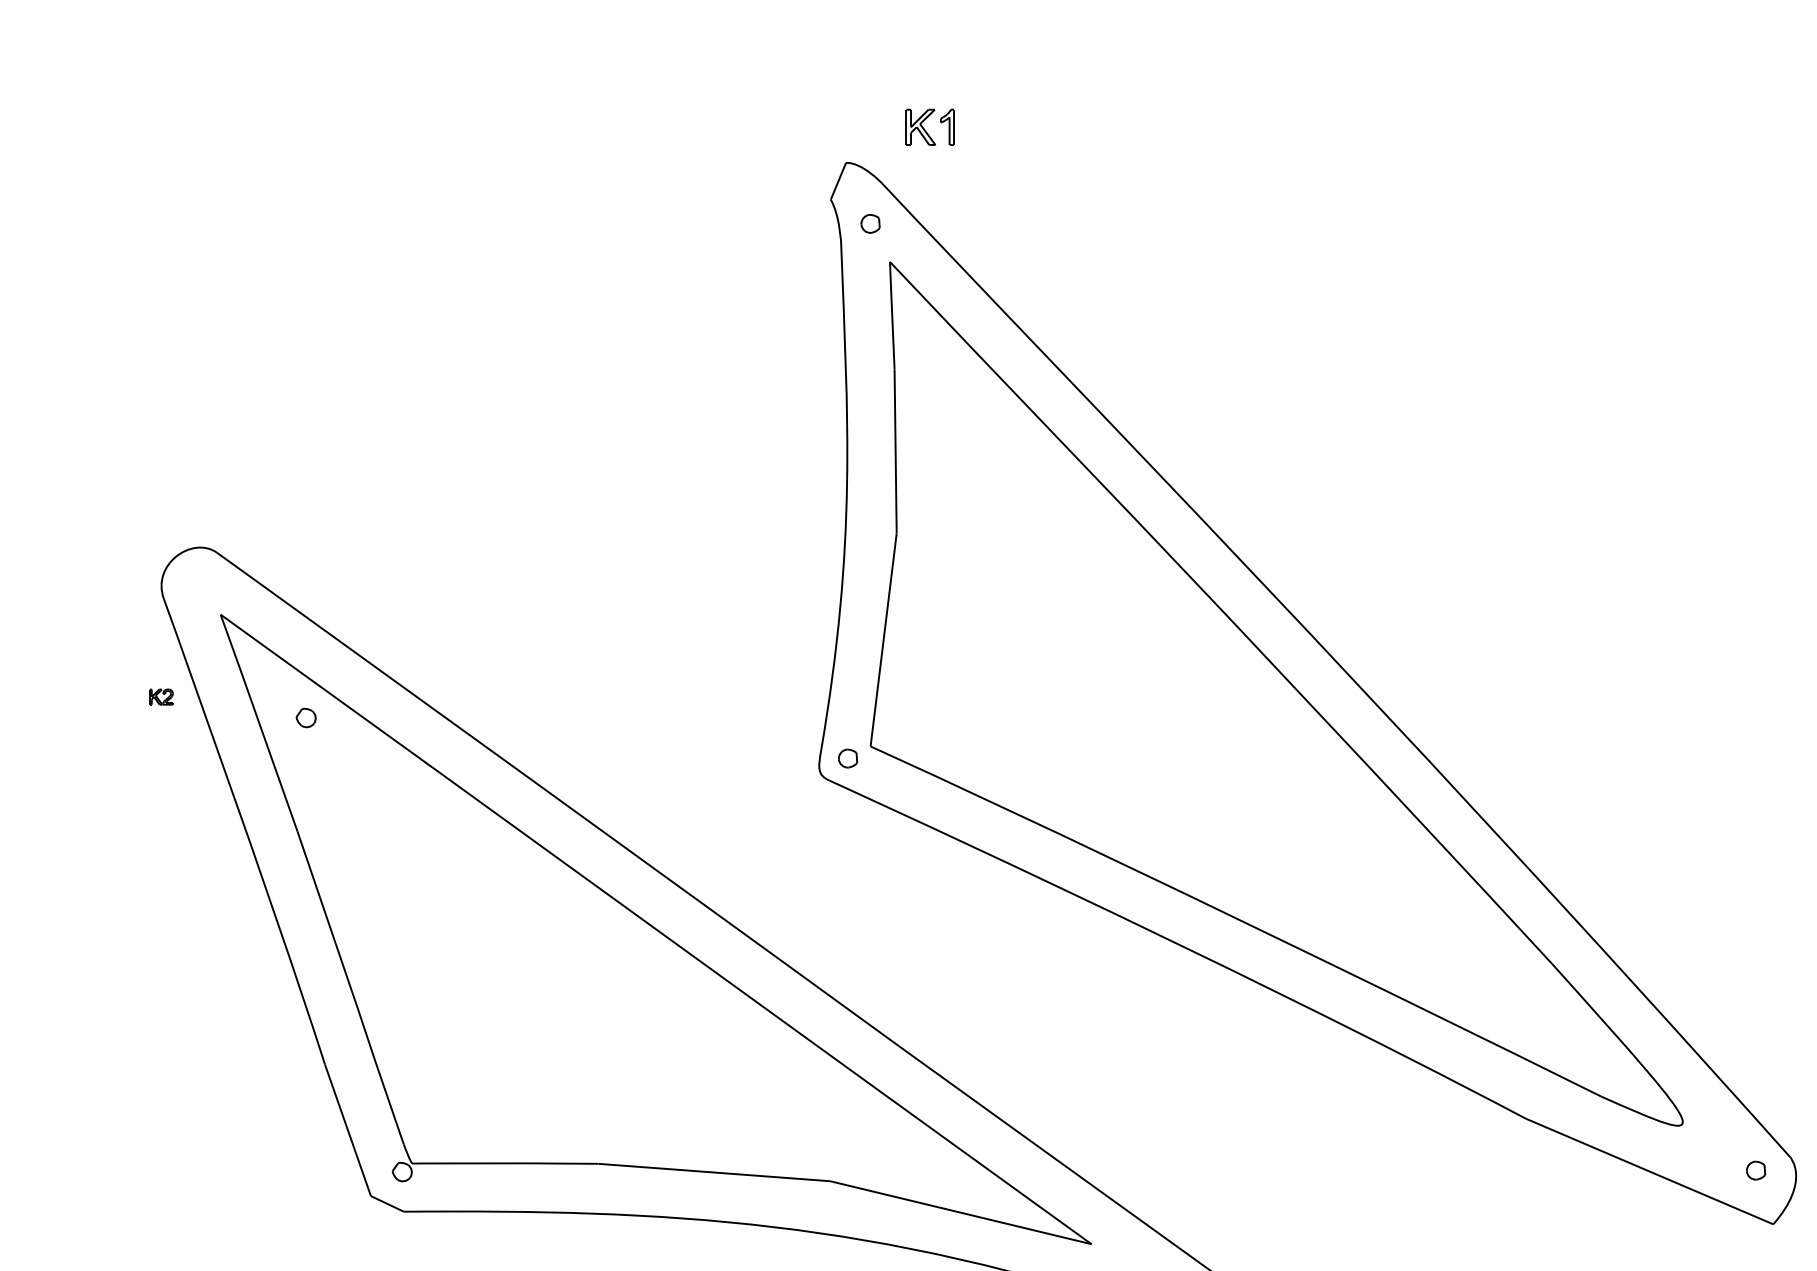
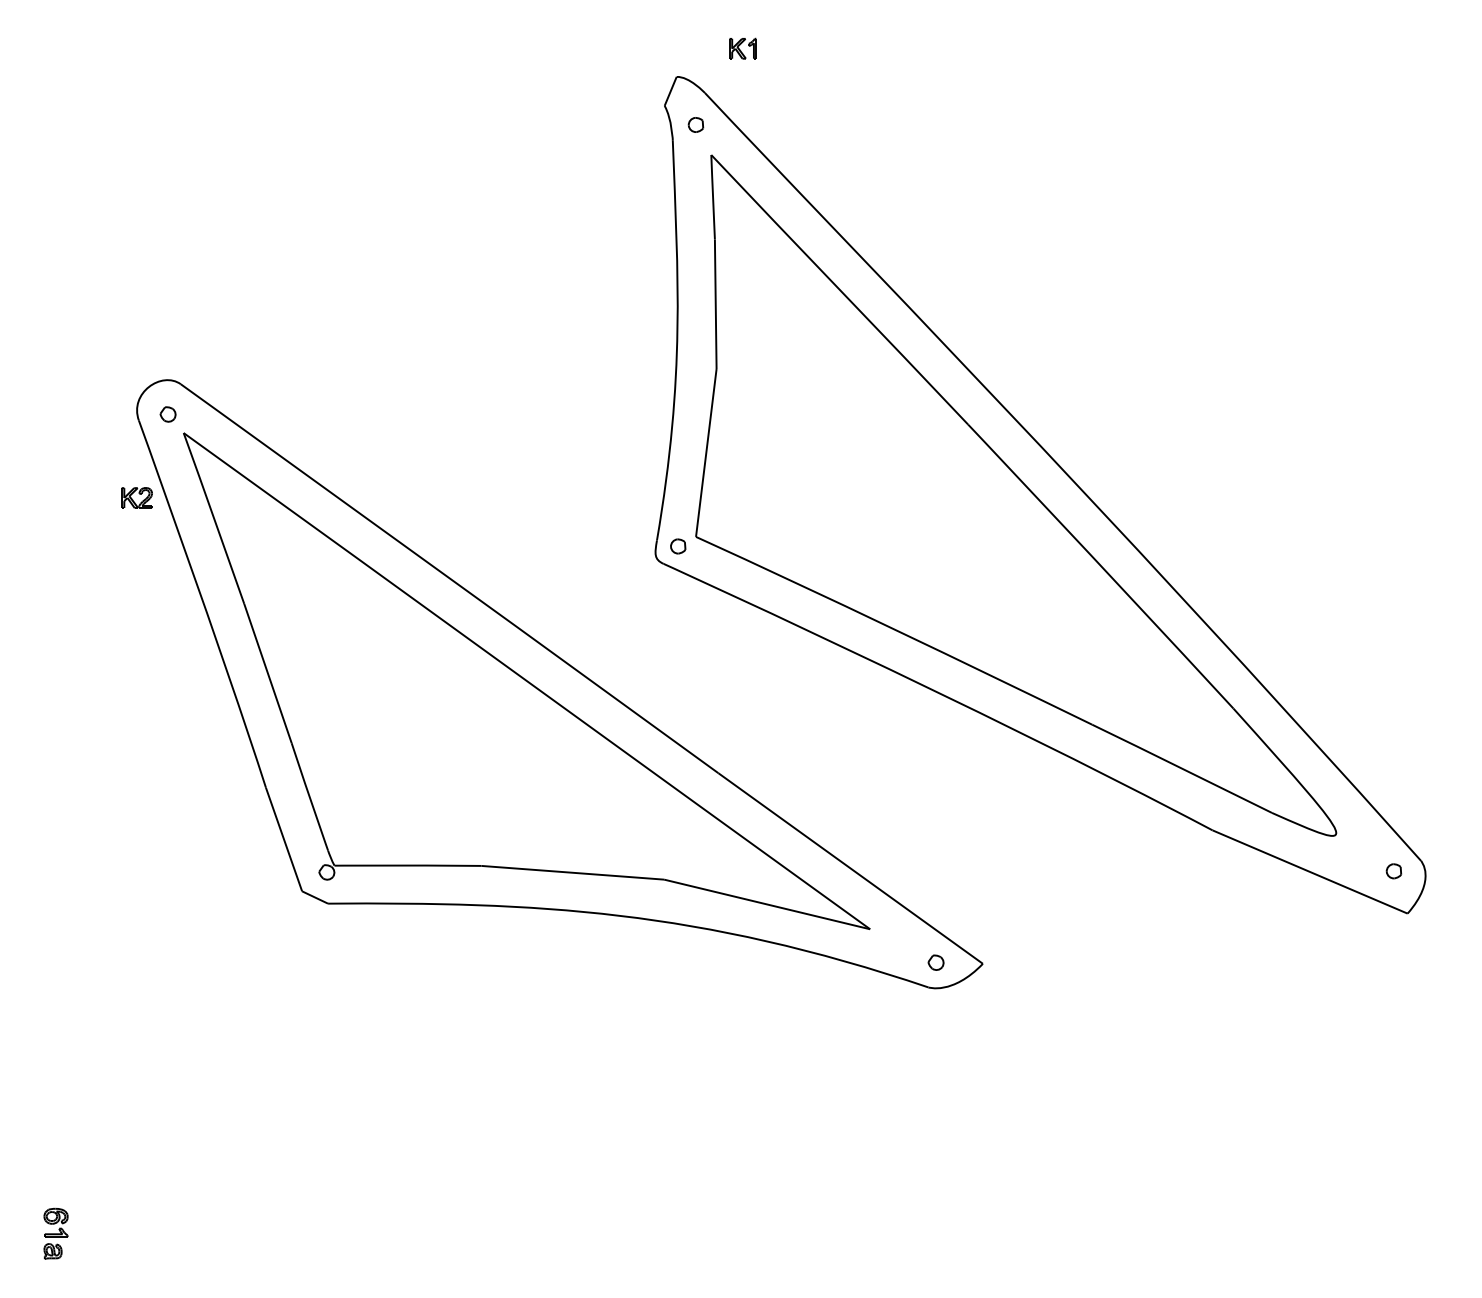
part: (929, 126) -> (742, 48), size x0.71
part: (160, 696) -> (136, 497), size x1.67
part: (305, 718) -> (167, 414), moved

